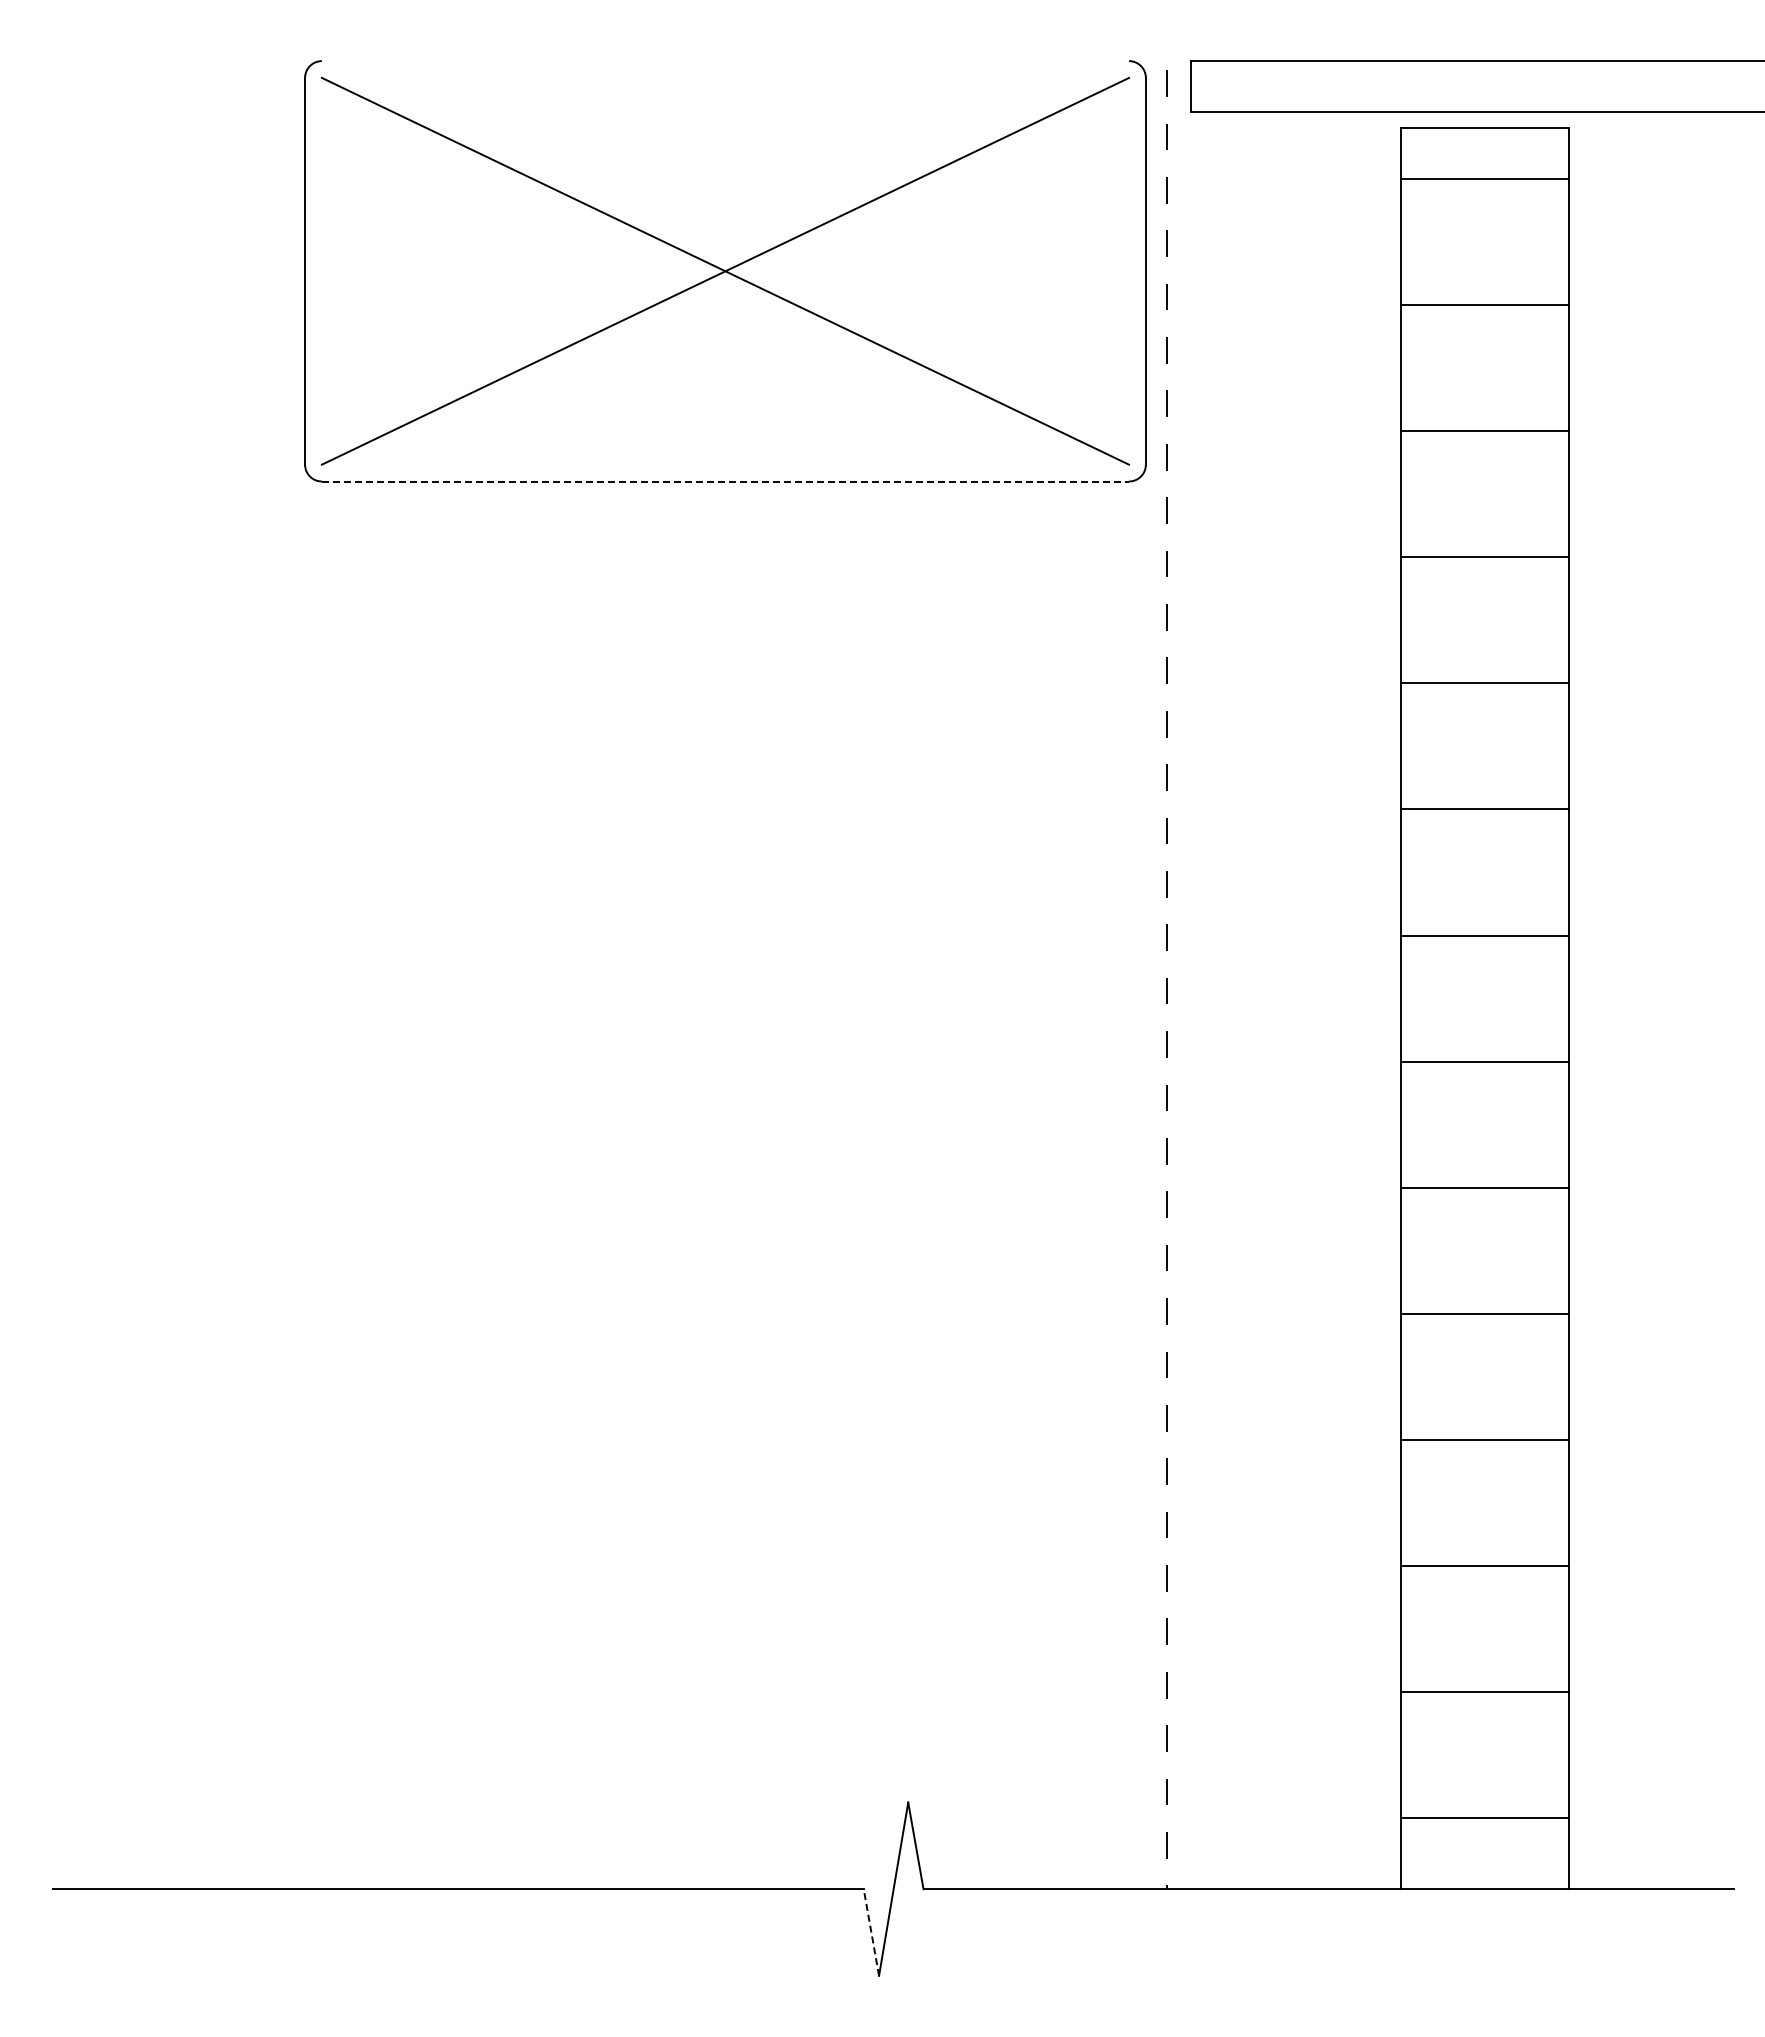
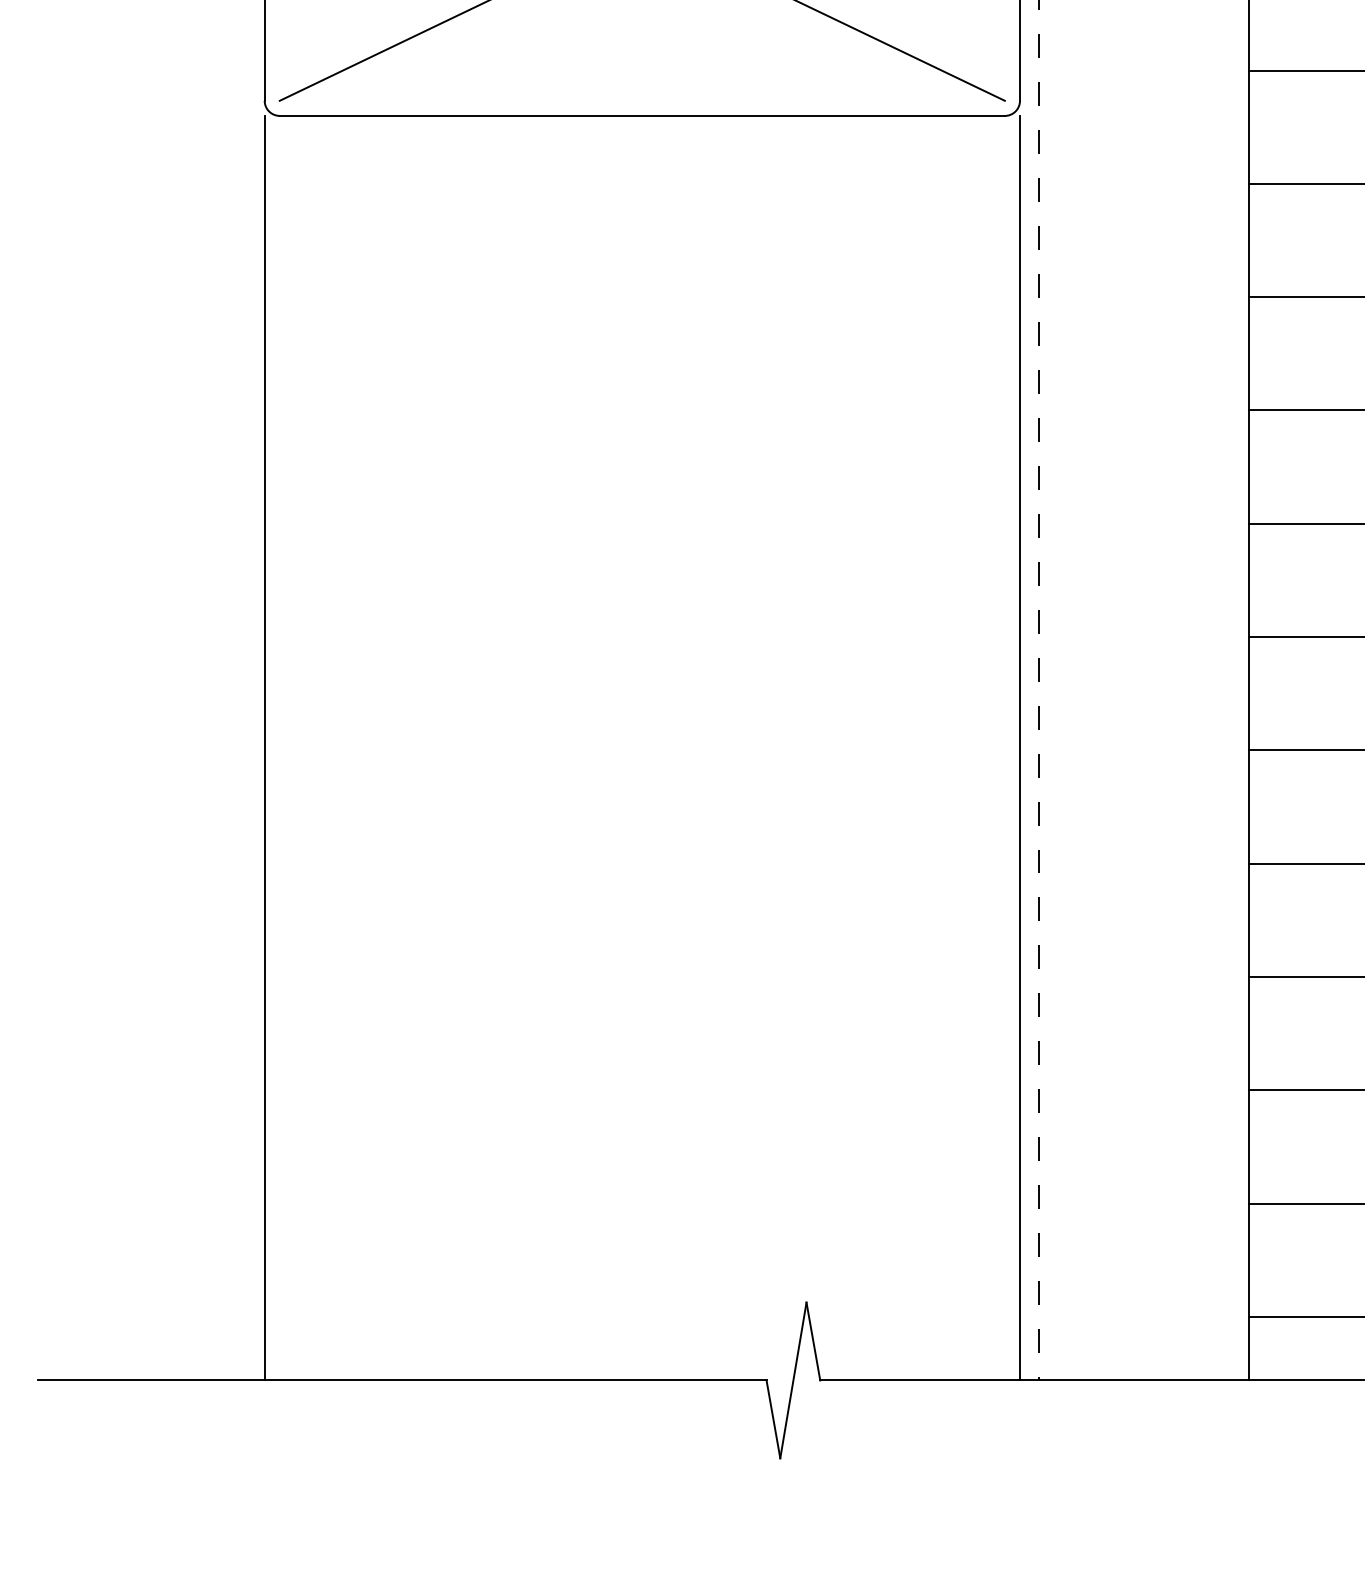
line: (725, 481) -> (642, 115), dashed -> solid
line: (305, 1185) -> (265, 748), added
line: (1145, 1185) -> (1019, 748), added
line: (871, 1932) -> (773, 1419), dashed -> solid

